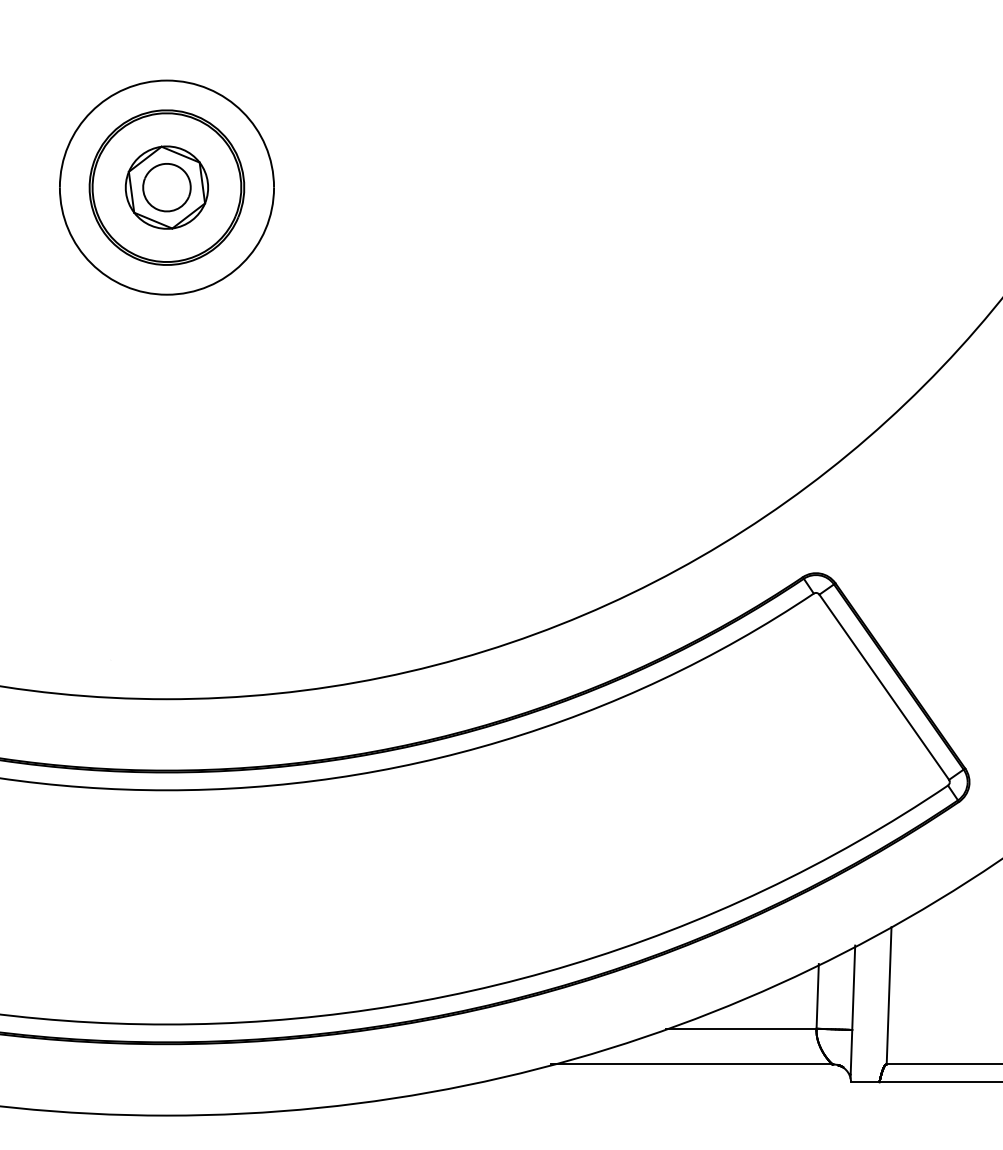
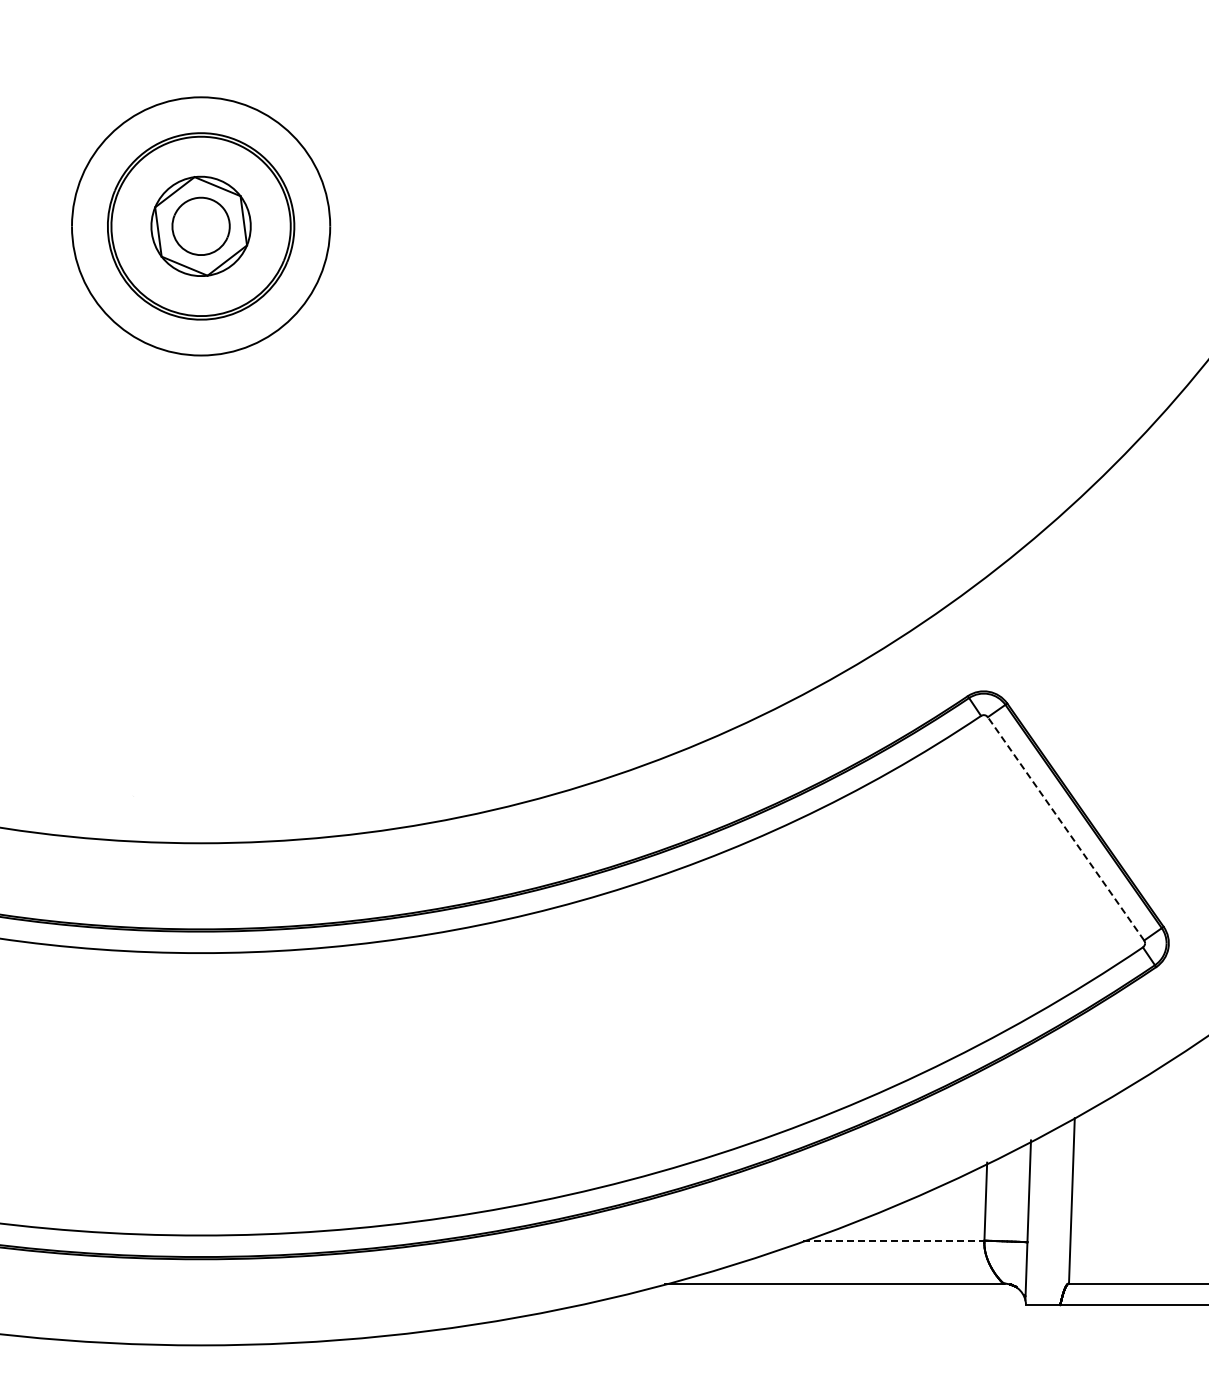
line: (883, 686) -> (1065, 828), solid -> dashed
line: (741, 1028) -> (893, 1240), solid -> dashed

